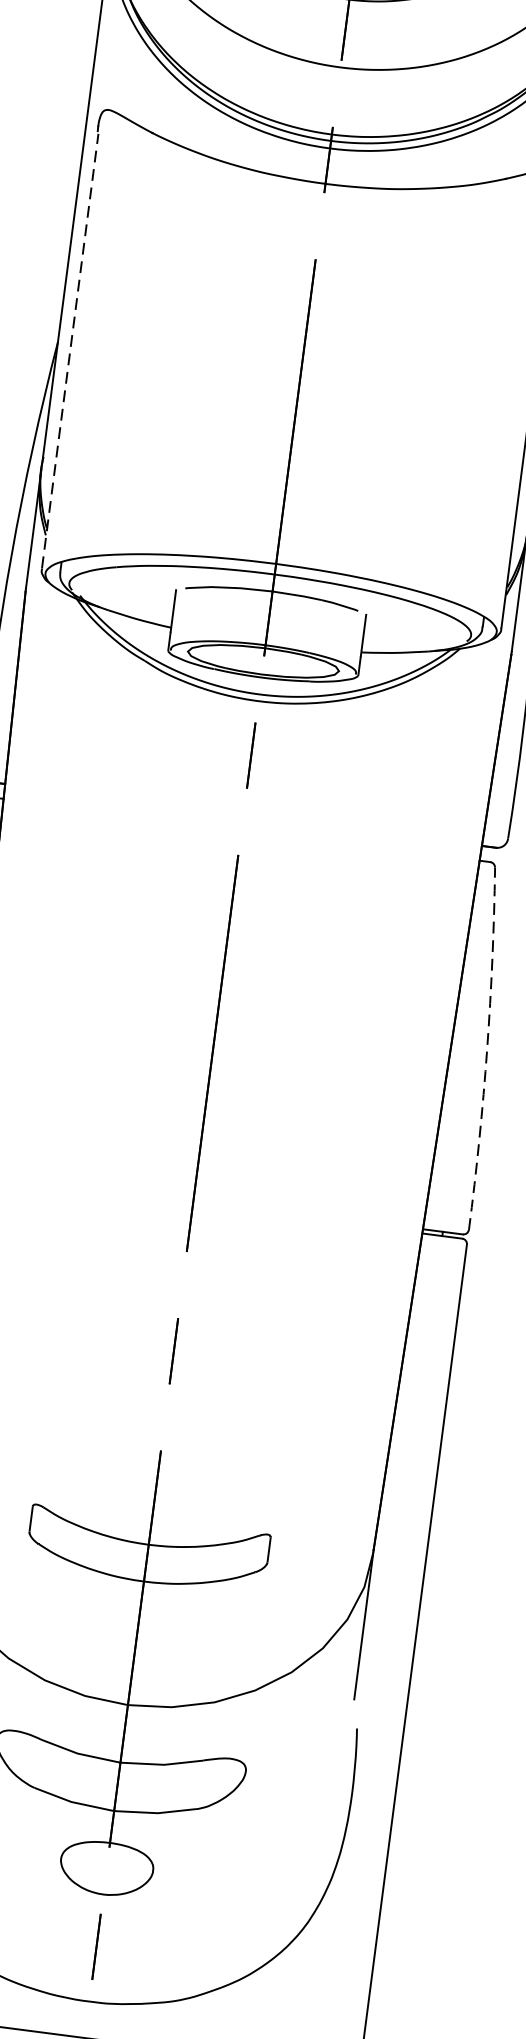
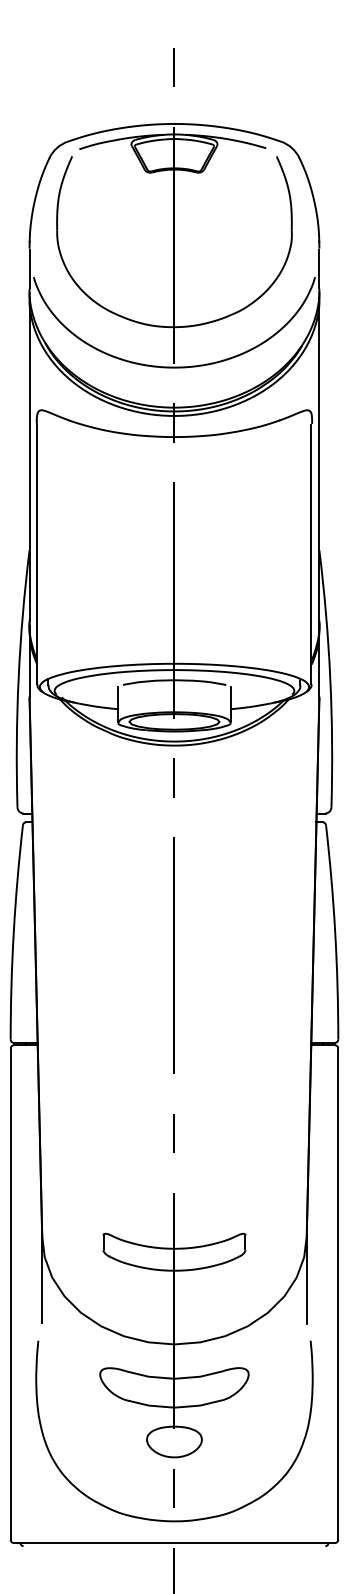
line: (70, 350) -> (37, 554), dashed -> solid
arc: (487, 1049) -> (335, 932), dashed -> solid

